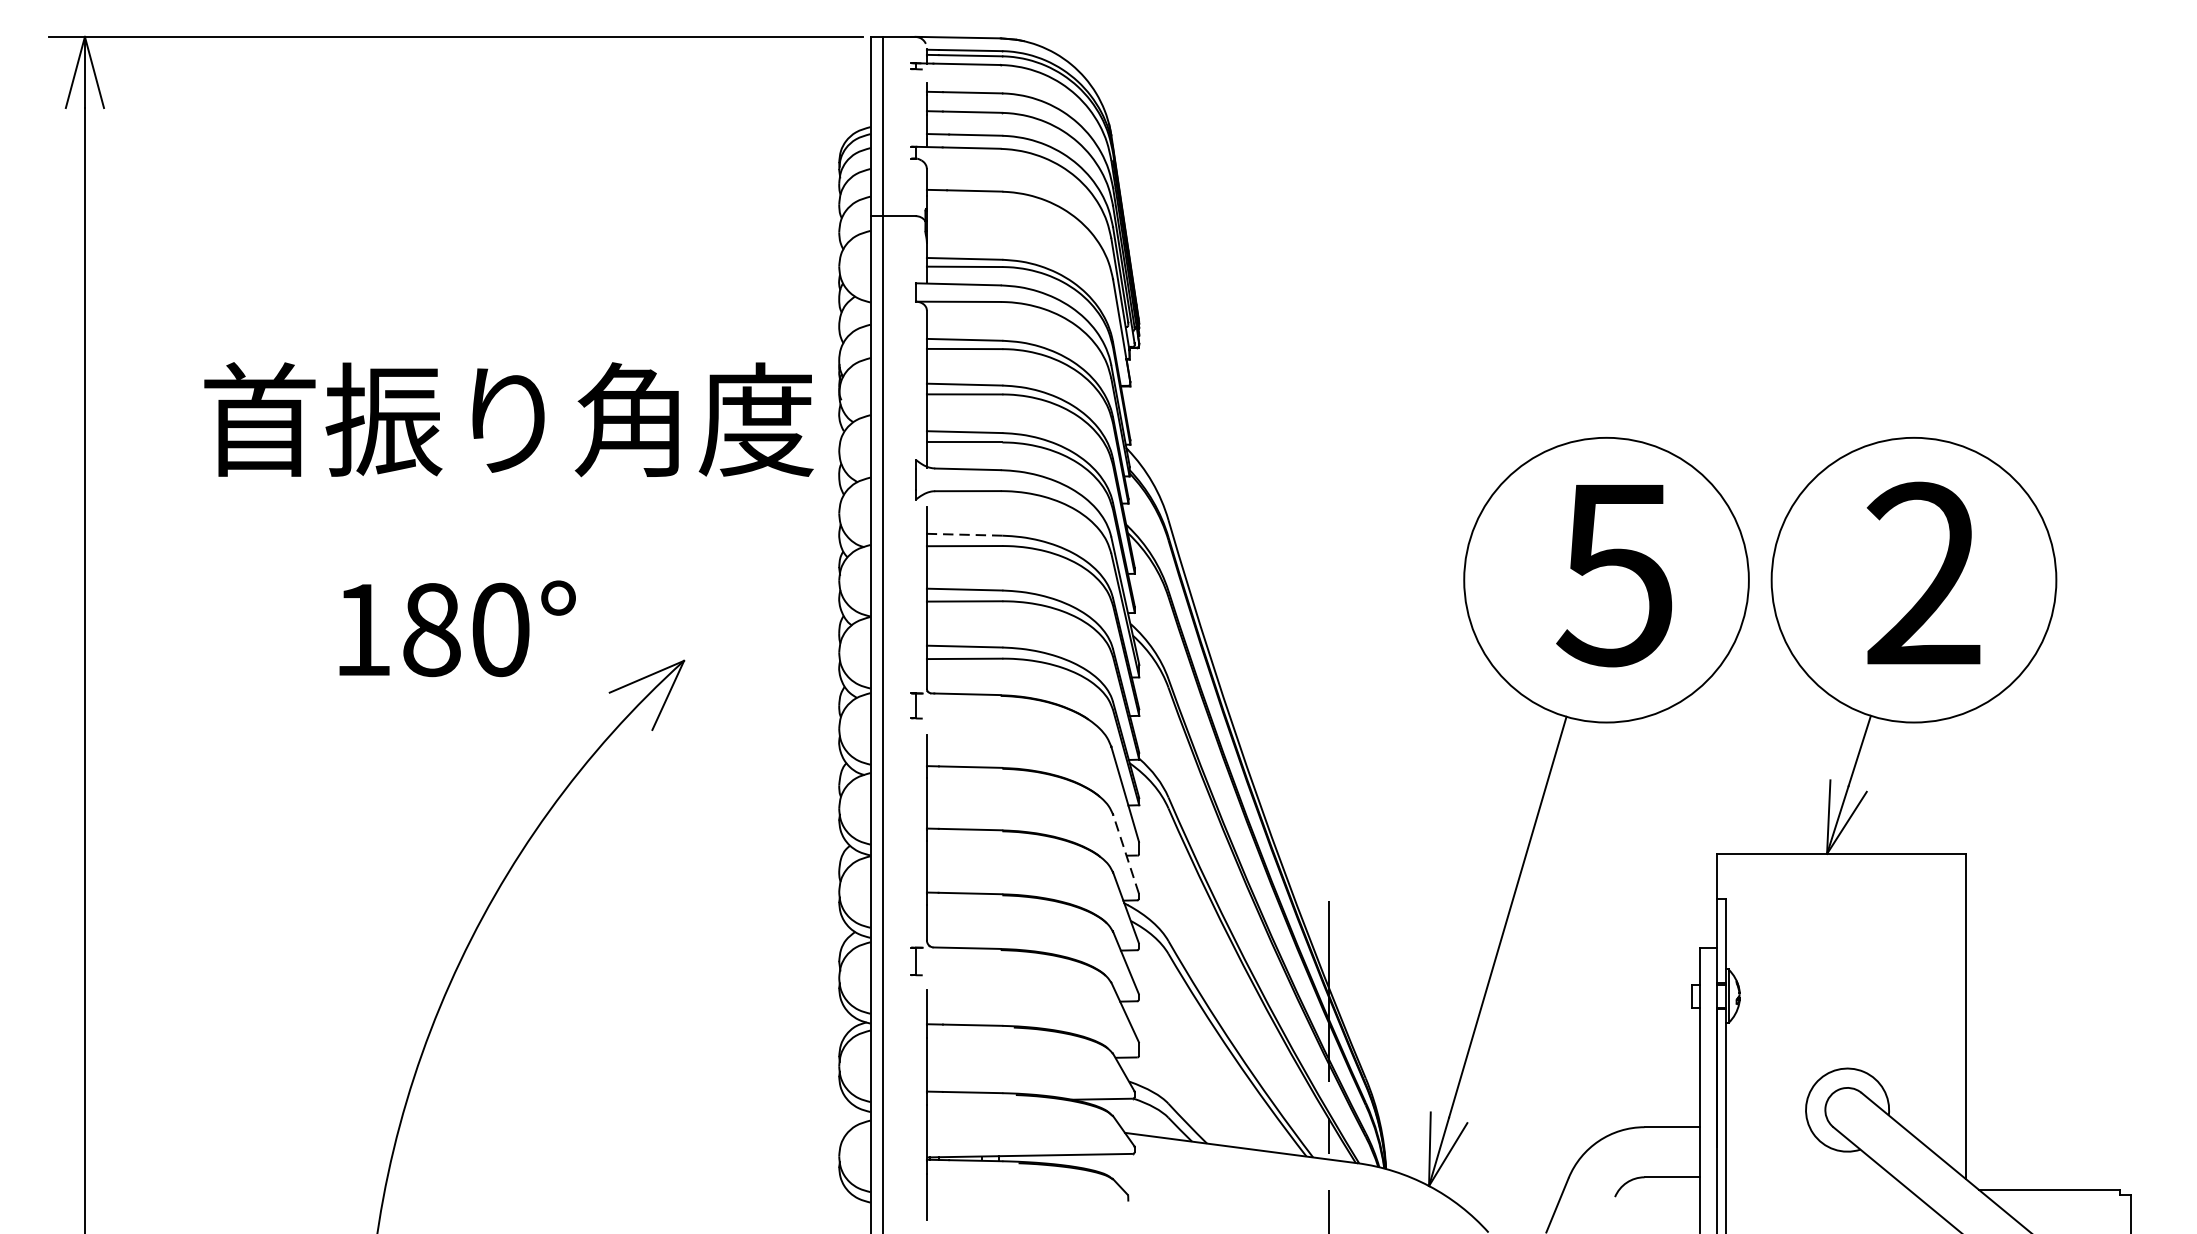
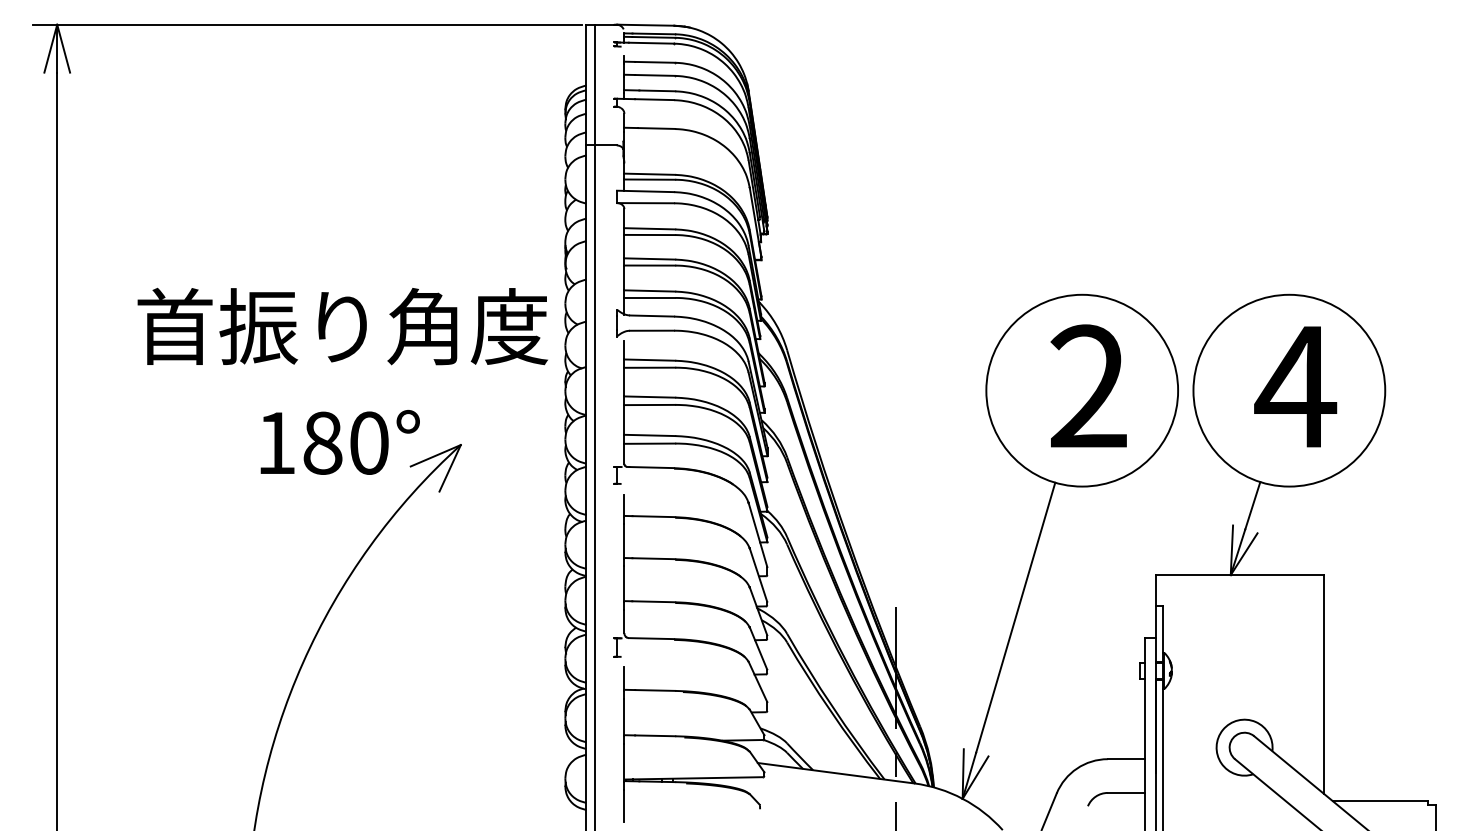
text: (508, 419) -> (342, 326), moved
line: (964, 535) -> (649, 360), dashed -> solid
text: (1923, 572) -> (1295, 385), 2 -> 4
text: (1614, 573) -> (1087, 386), 5 -> 2
text: (456, 628) -> (339, 442), moved
line: (1125, 853) -> (758, 574), dashed -> solid

